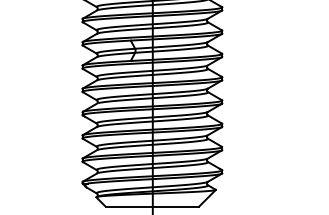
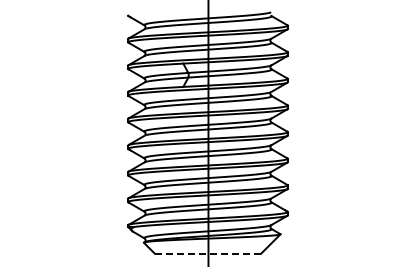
line: (152, 206) -> (208, 253), solid -> dashed

